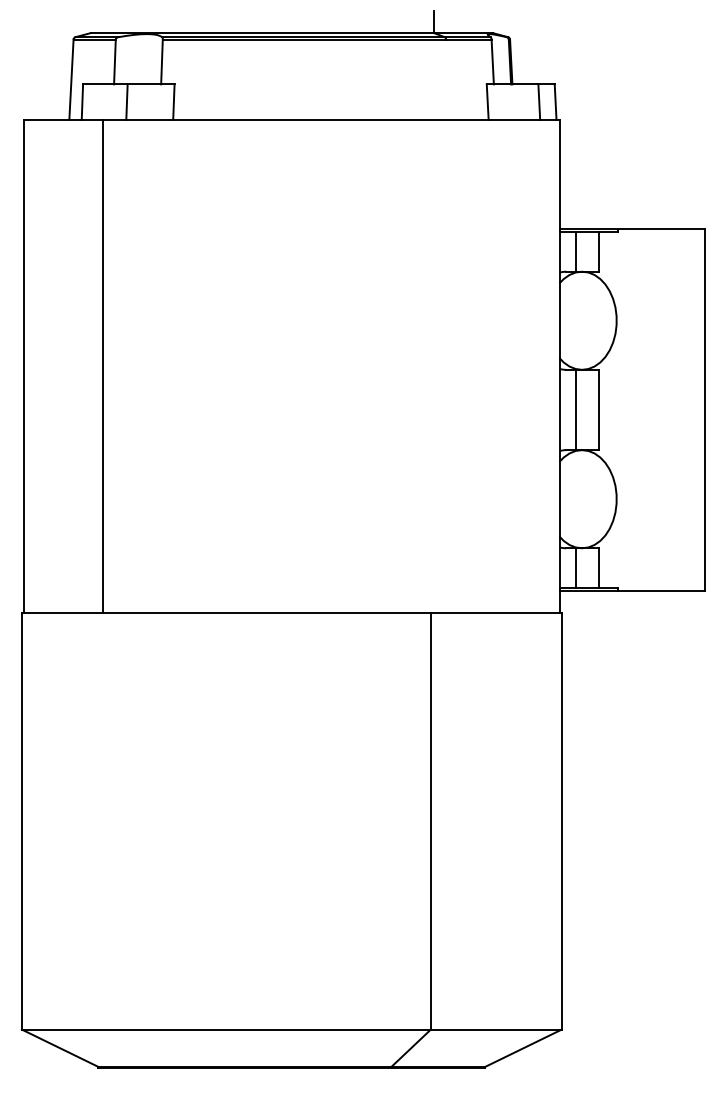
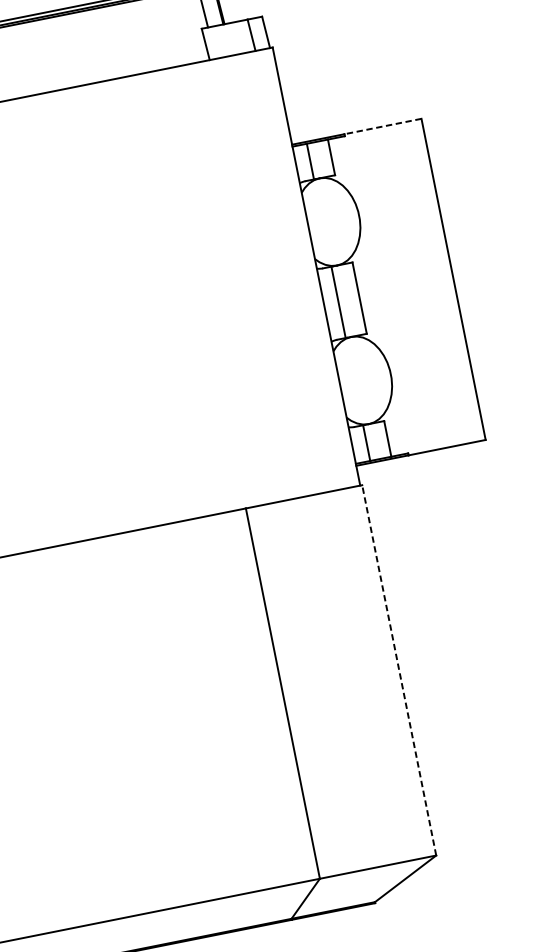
line: (661, 229) -> (382, 126), solid -> dashed
line: (561, 820) -> (398, 669), solid -> dashed

